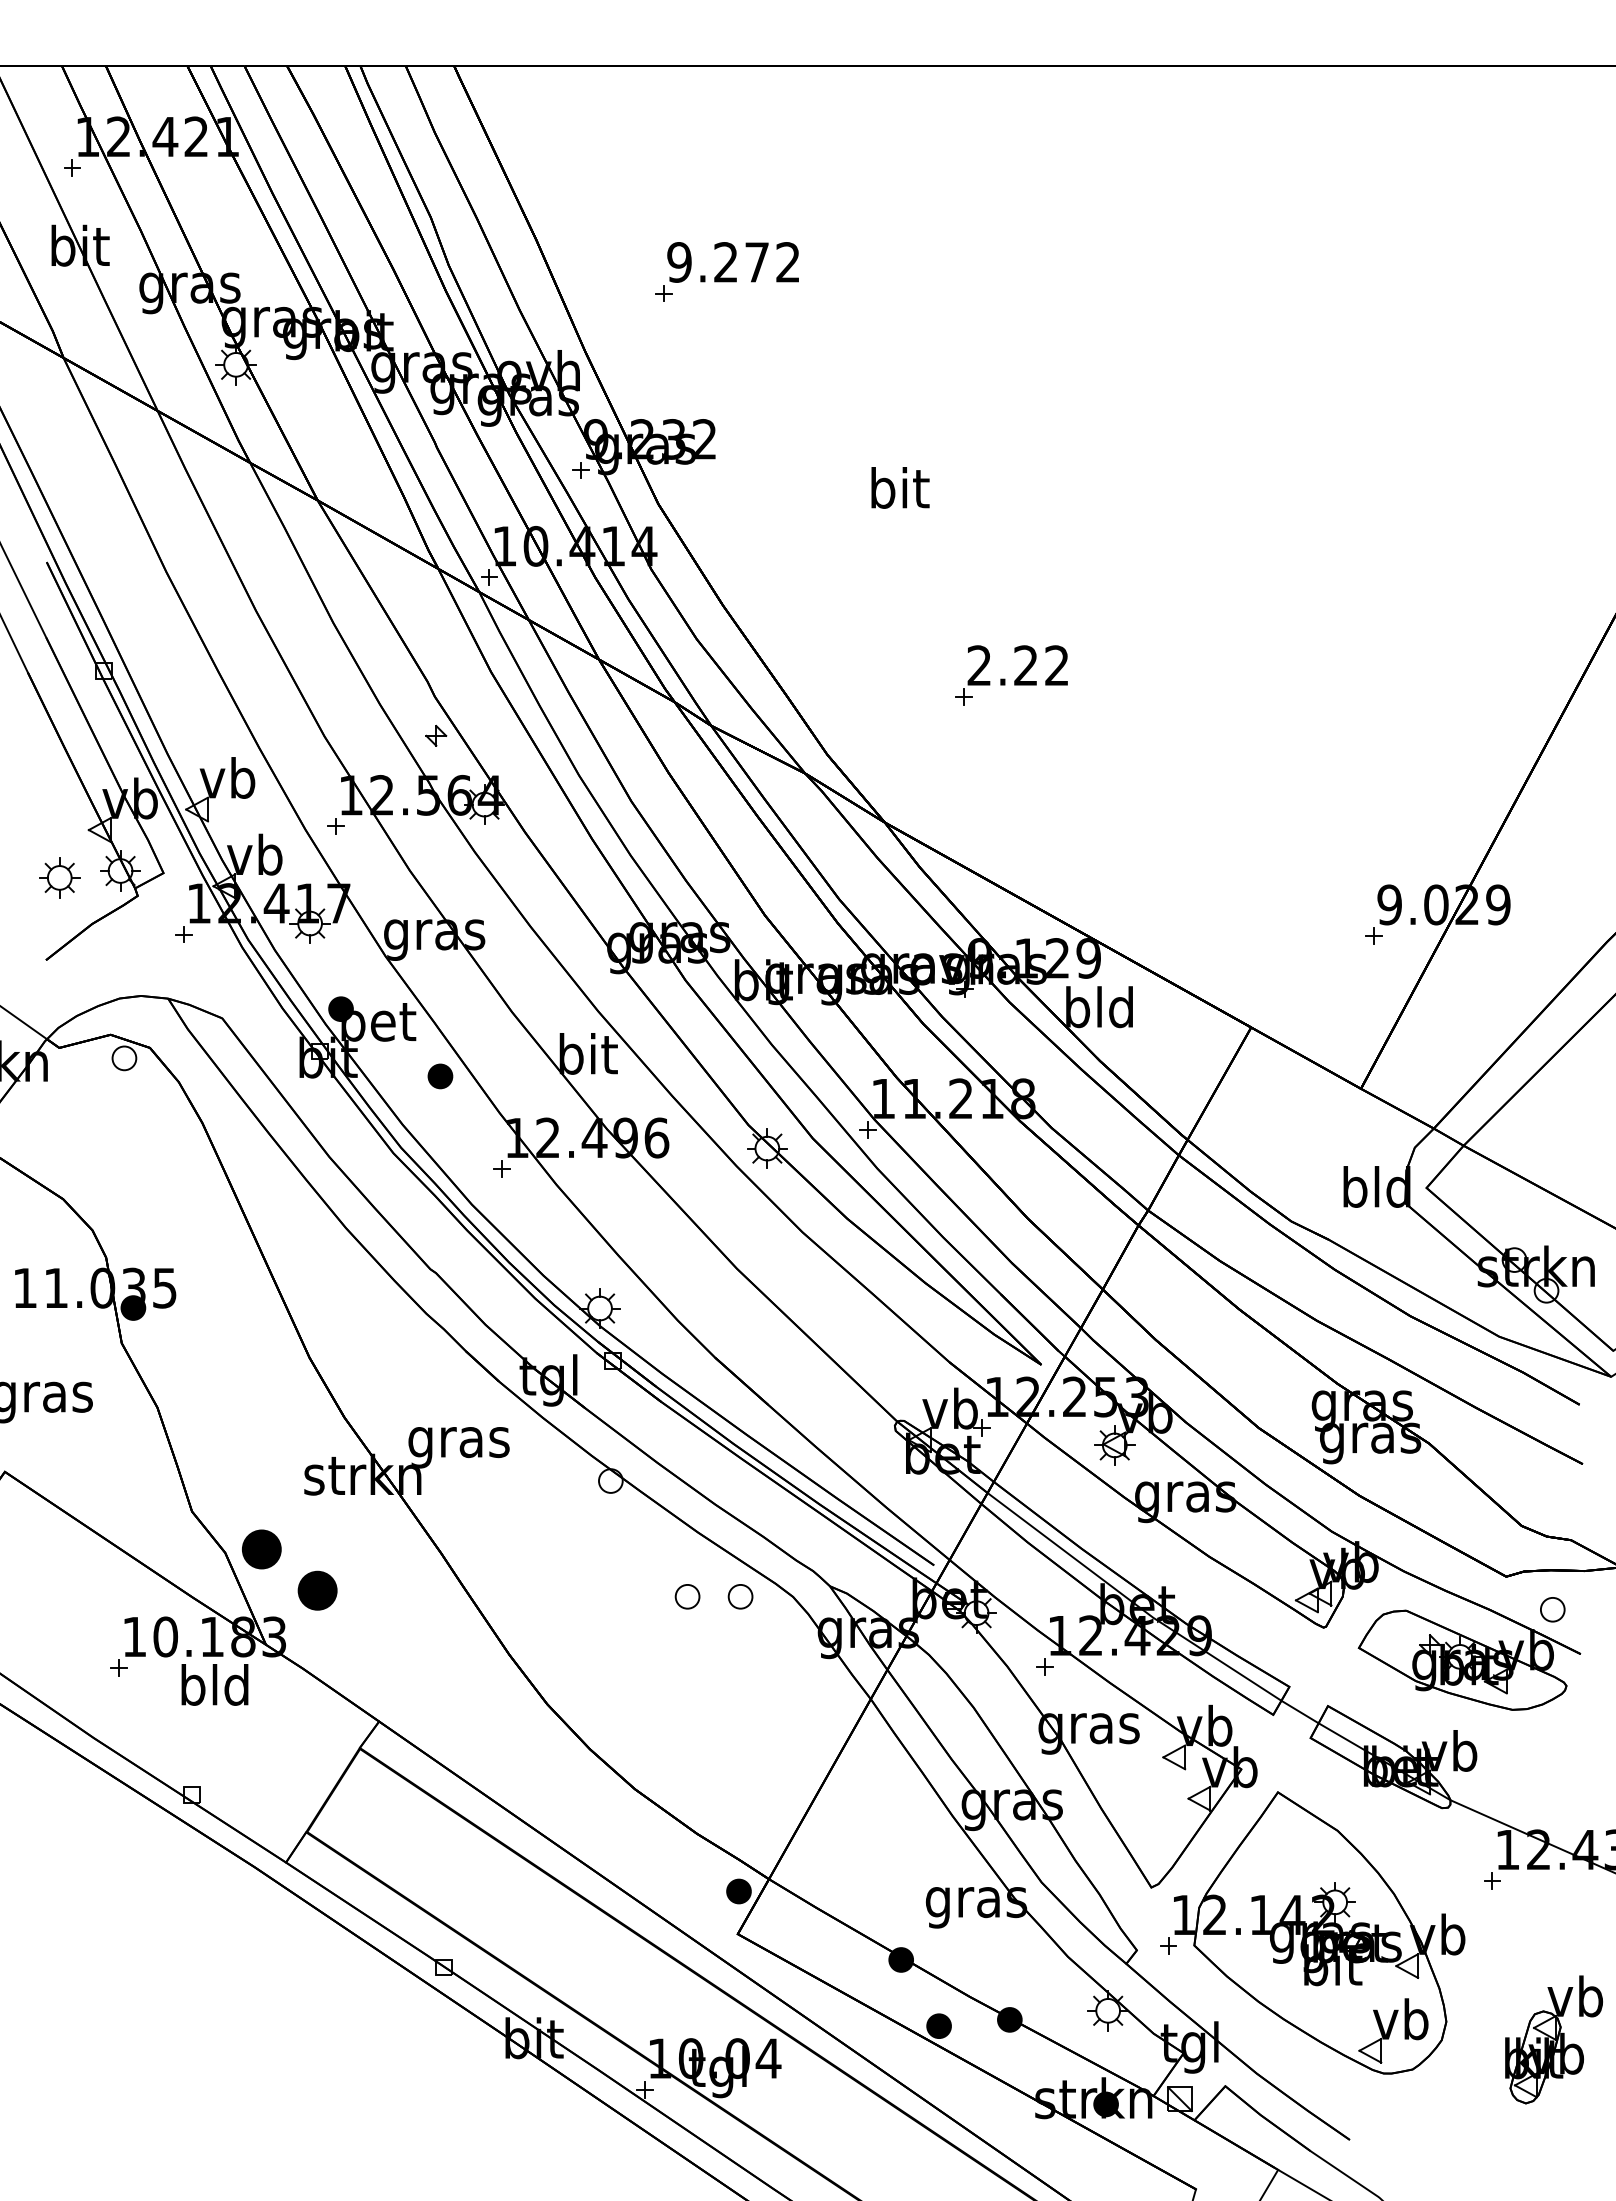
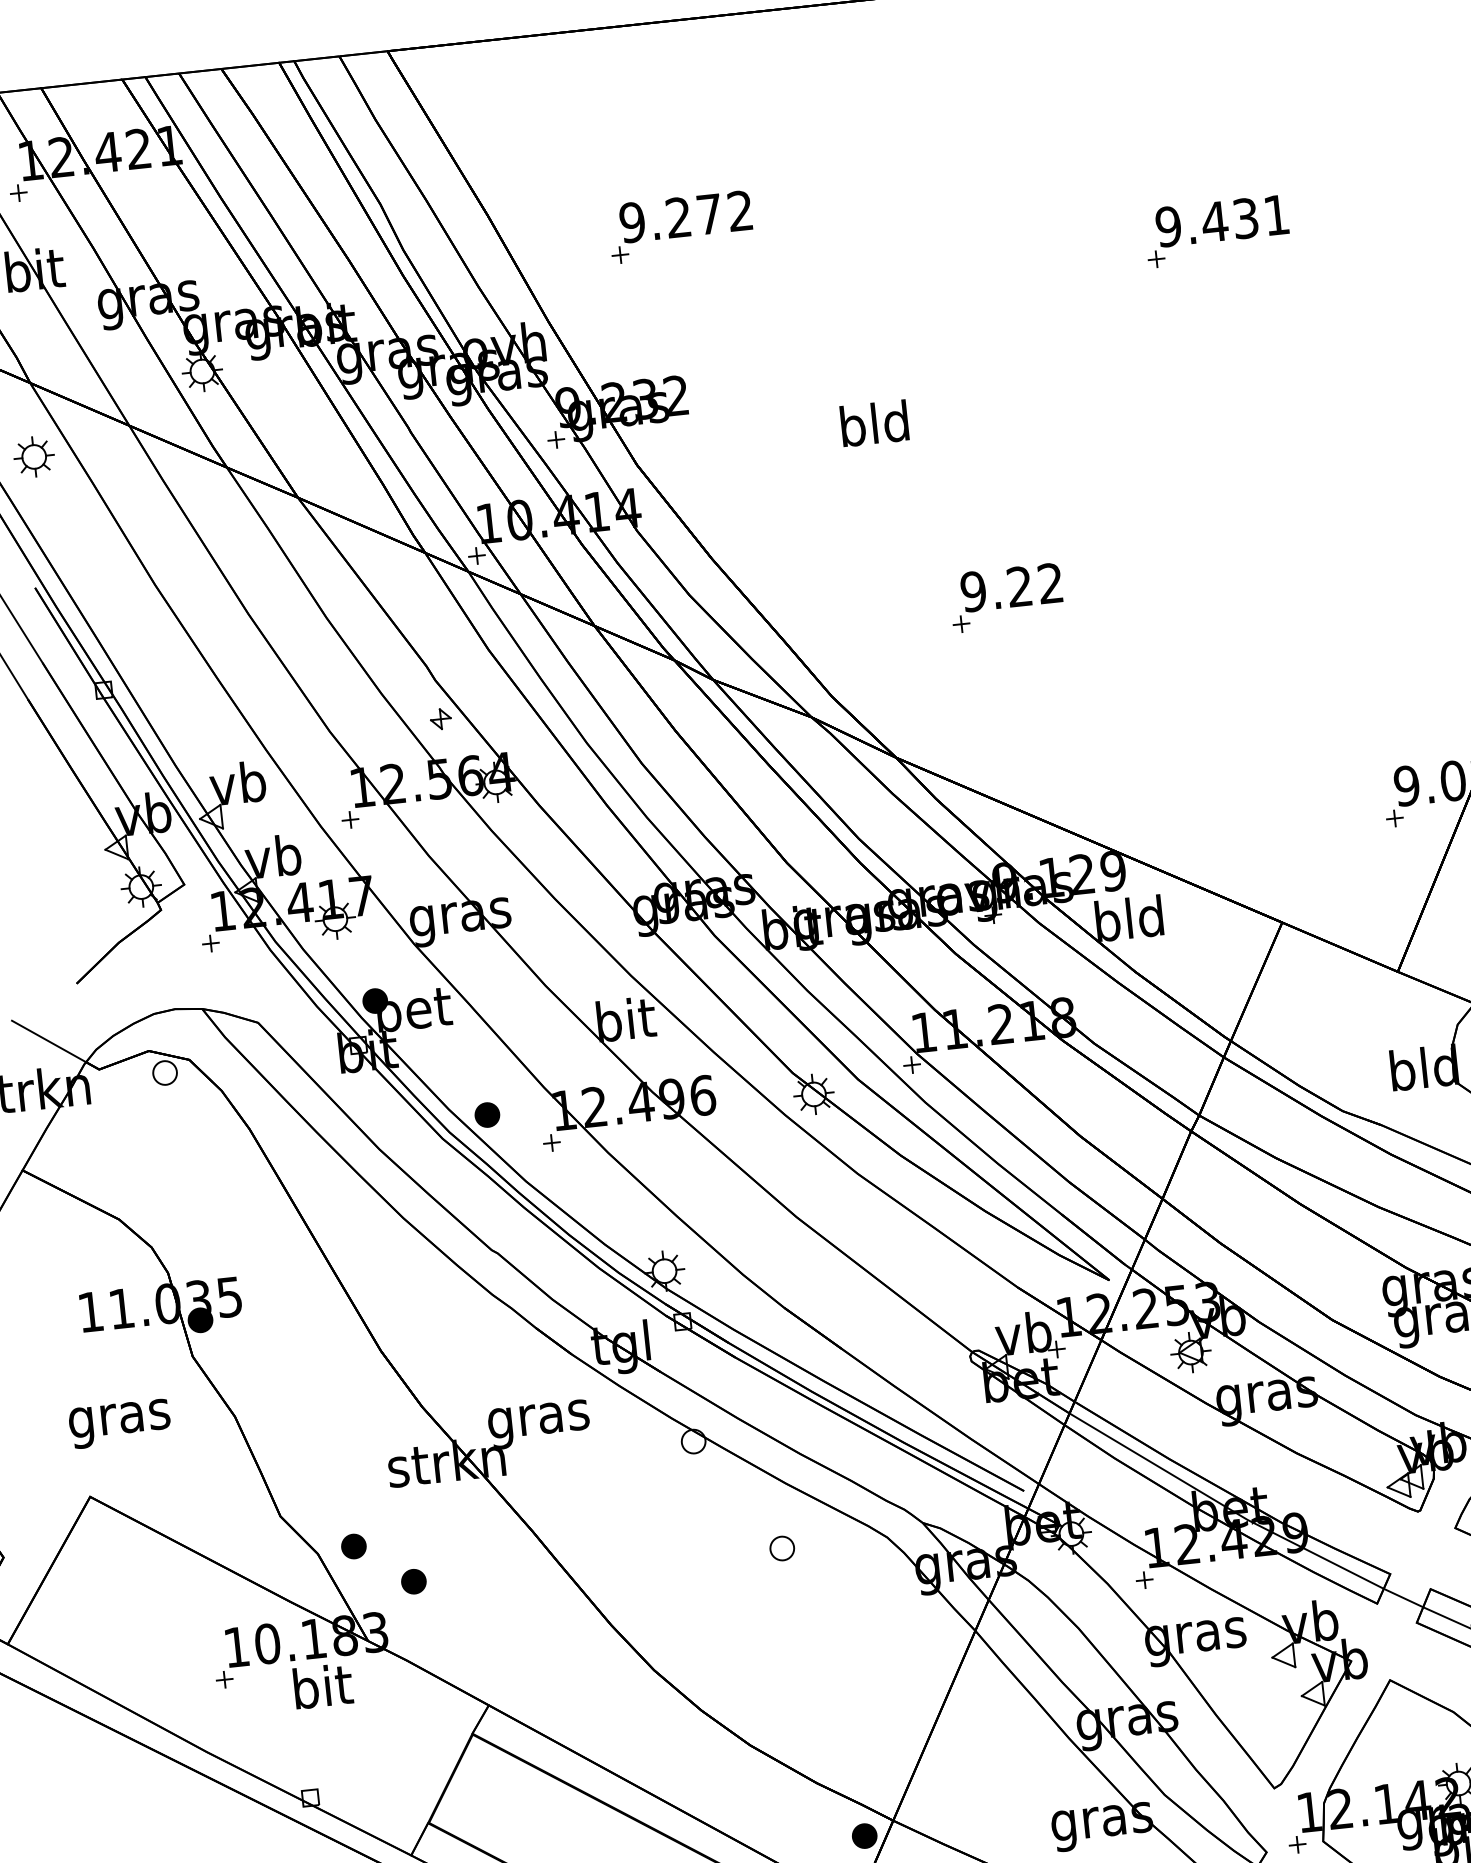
part: (1259, 333) -> (1216, 231), added
text: (898, 487) -> (874, 423), bit -> bld
text: (979, 665) -> (973, 591), 2.22 -> 9.22
part: (59, 877) -> (33, 456), moved
part: (440, 1076) -> (487, 1115), moved
part: (261, 1548) -> (353, 1545), size x0.62
part: (317, 1590) -> (413, 1581), size x0.62
part: (740, 1596) -> (834, 1542), removed
text: (214, 1684) -> (321, 1686), bld -> bit

